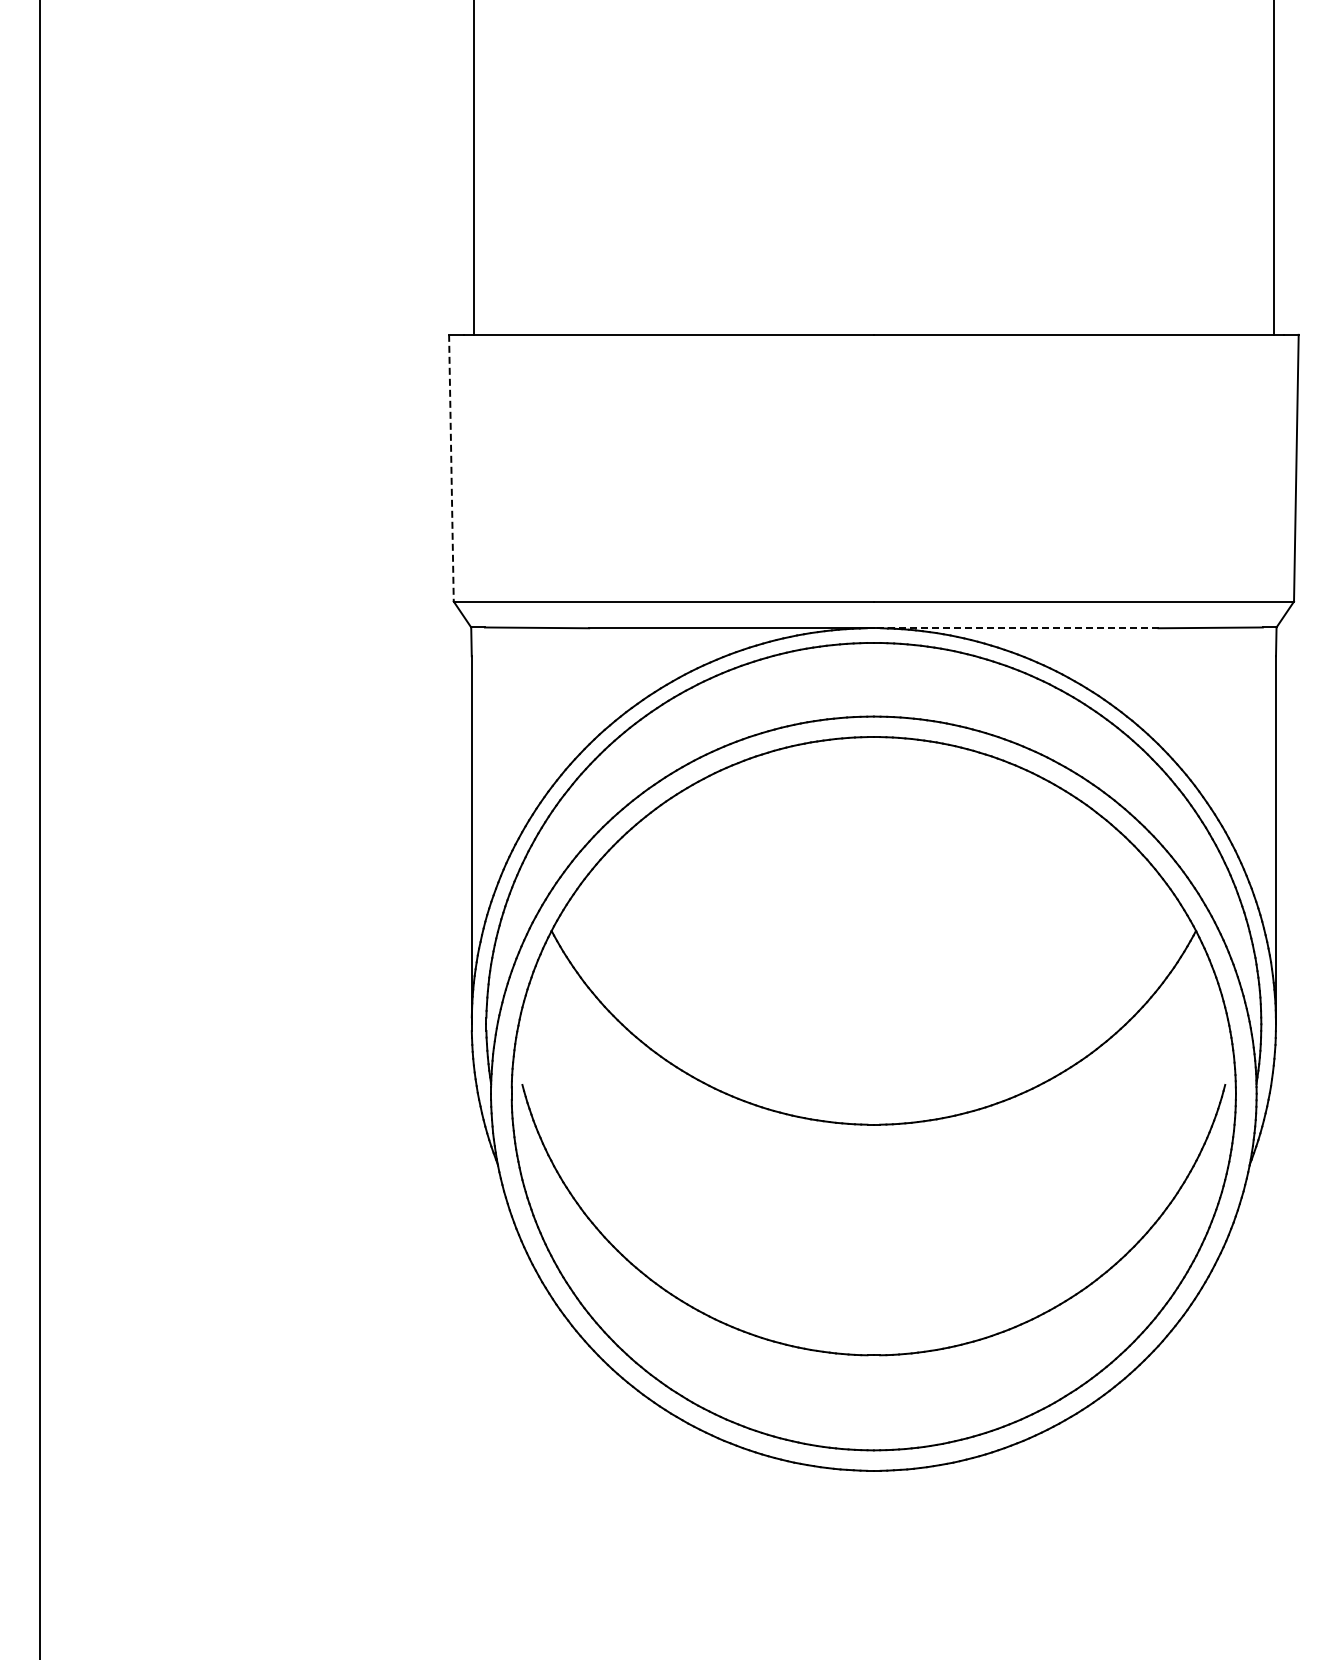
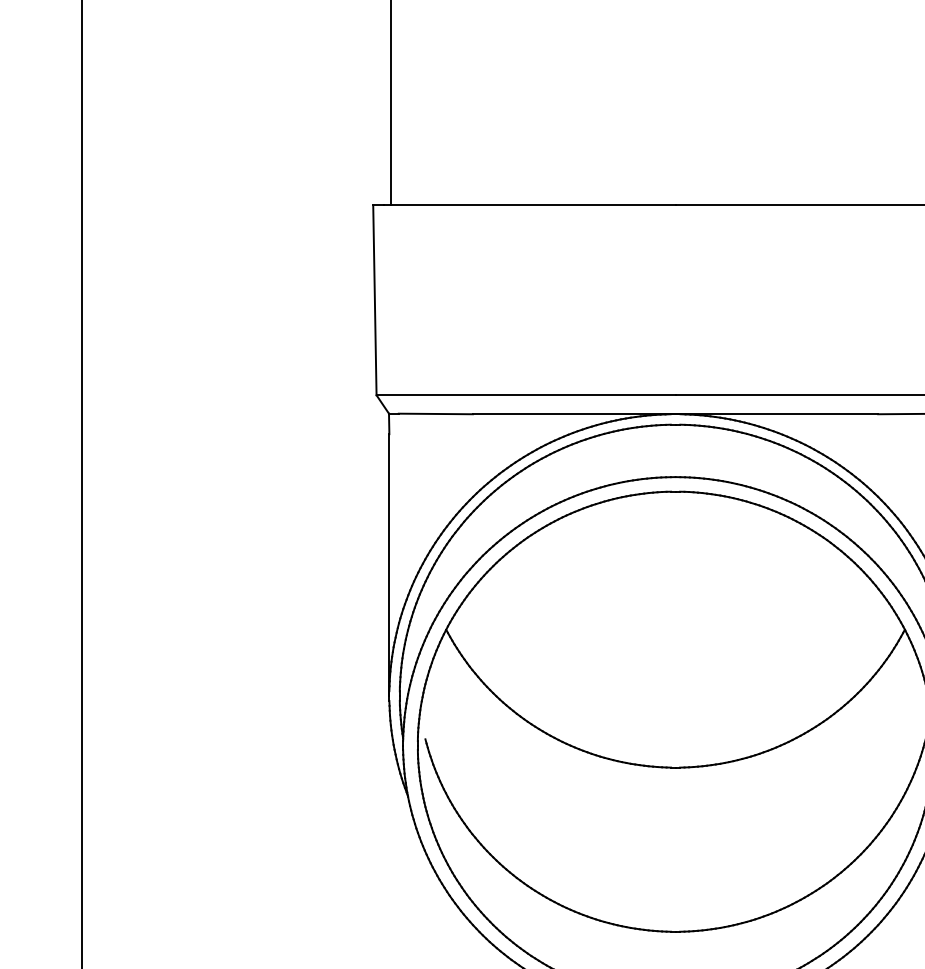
line: (451, 468) -> (374, 300), dashed -> solid
line: (1015, 628) -> (776, 414), dashed -> solid

